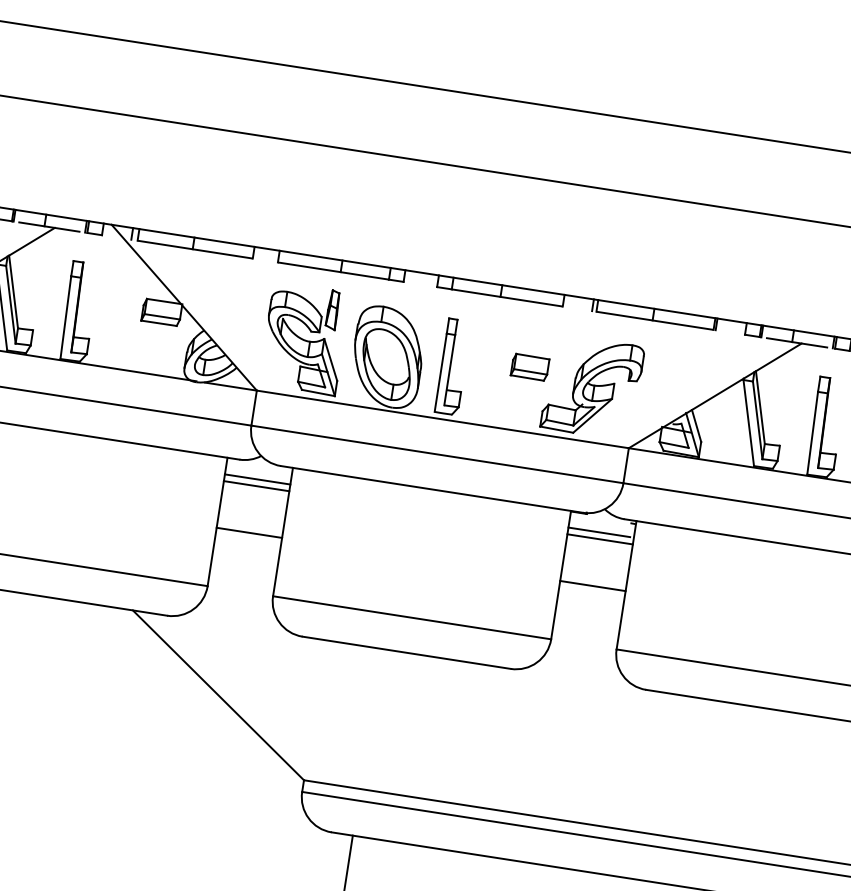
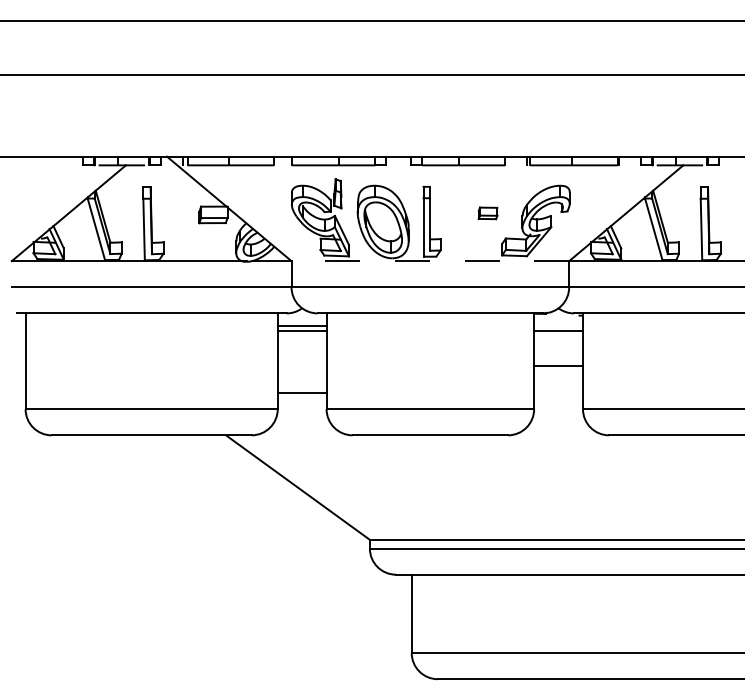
part: (529, 367) -> (487, 213), size x0.7
line: (442, 419) -> (430, 261), solid -> dashed
line: (599, 531) -> (557, 325), removed
line: (248, 532) -> (301, 392), moved

